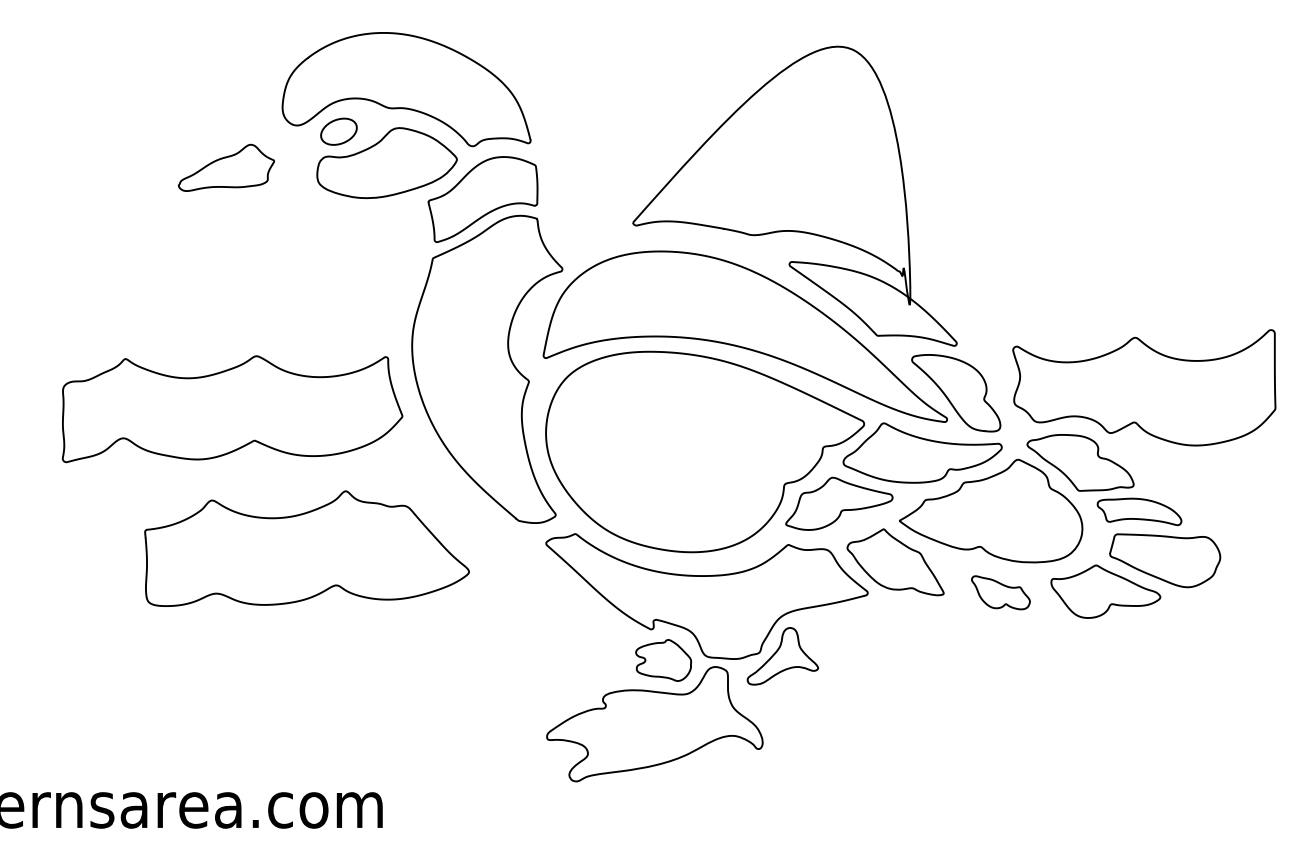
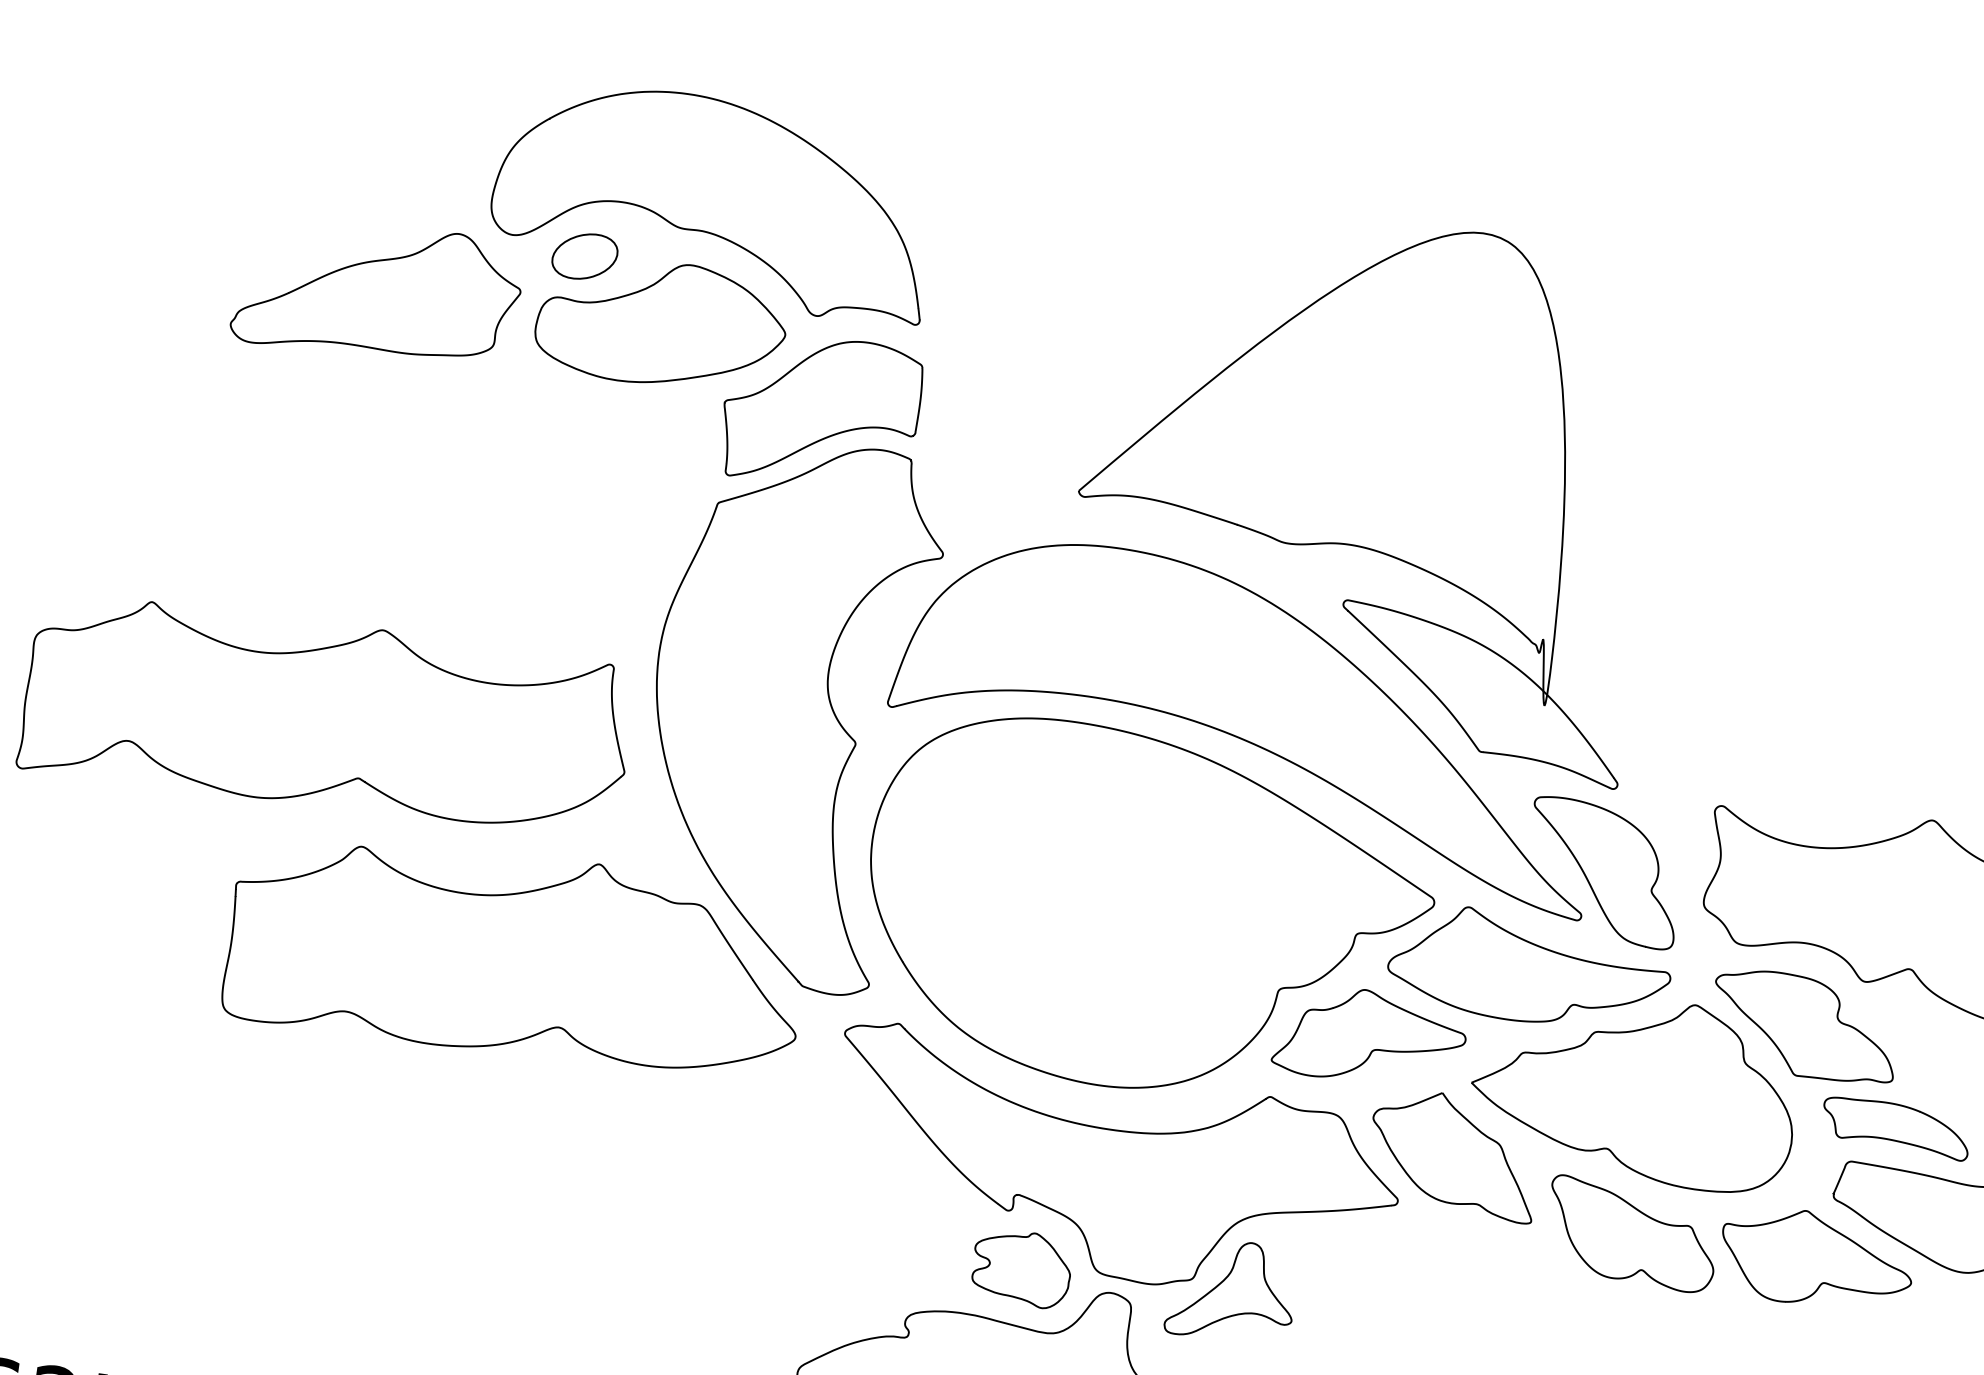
part: (226, 167) -> (378, 290), size x1.67
part: (306, 548) -> (515, 955), moved
part: (1000, 592) -> (1631, 1234), size x1.67

